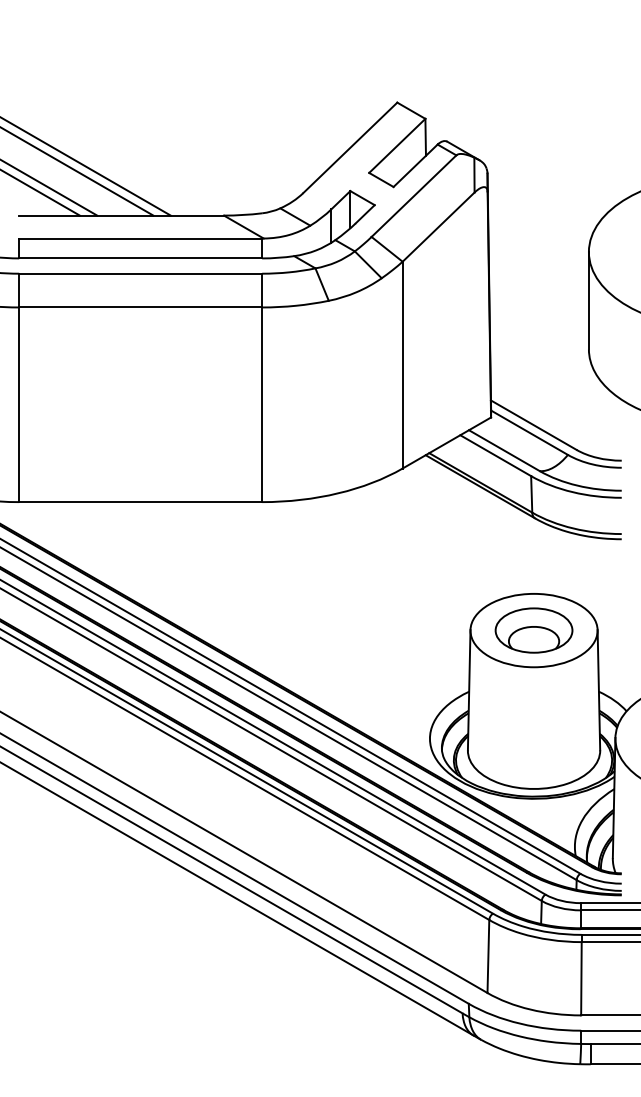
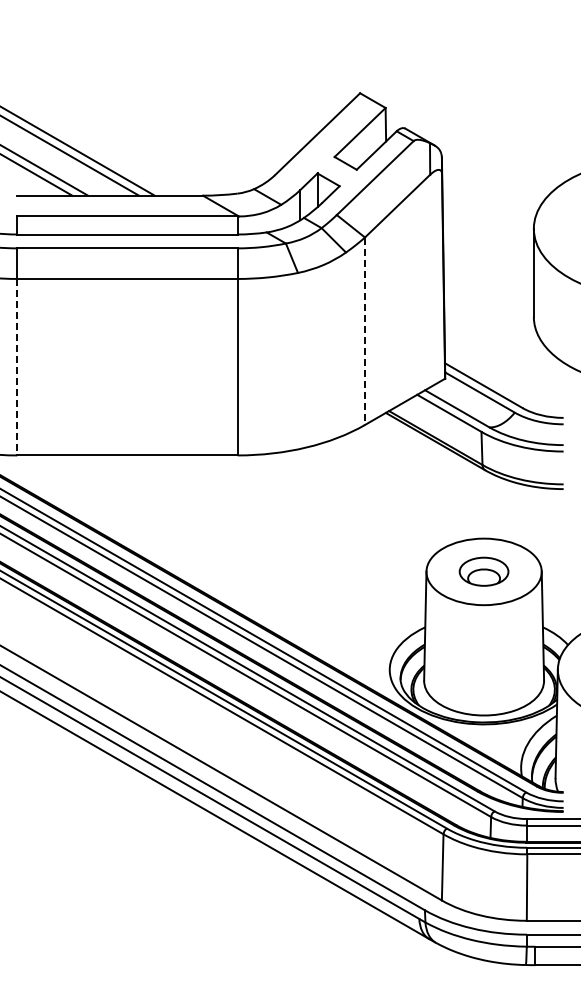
line: (402, 365) -> (364, 331), solid -> dashed
line: (19, 405) -> (17, 367), solid -> dashed
part: (533, 630) -> (483, 571), size x0.7

